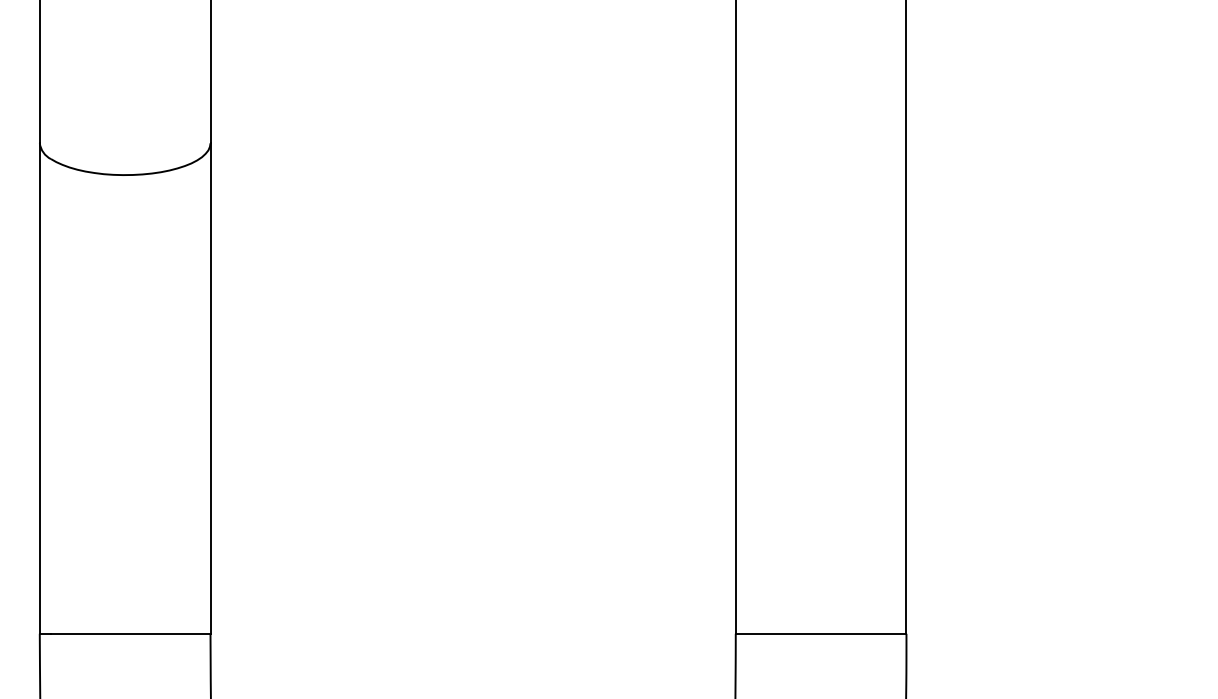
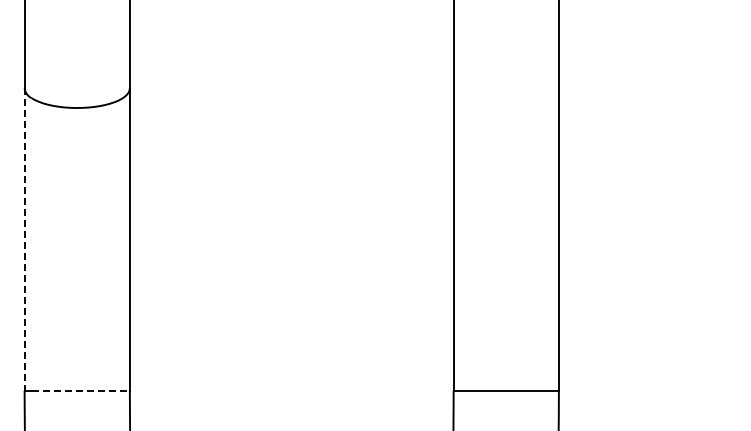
line: (39, 390) -> (24, 240), solid -> dashed
line: (132, 633) -> (81, 390), solid -> dashed

